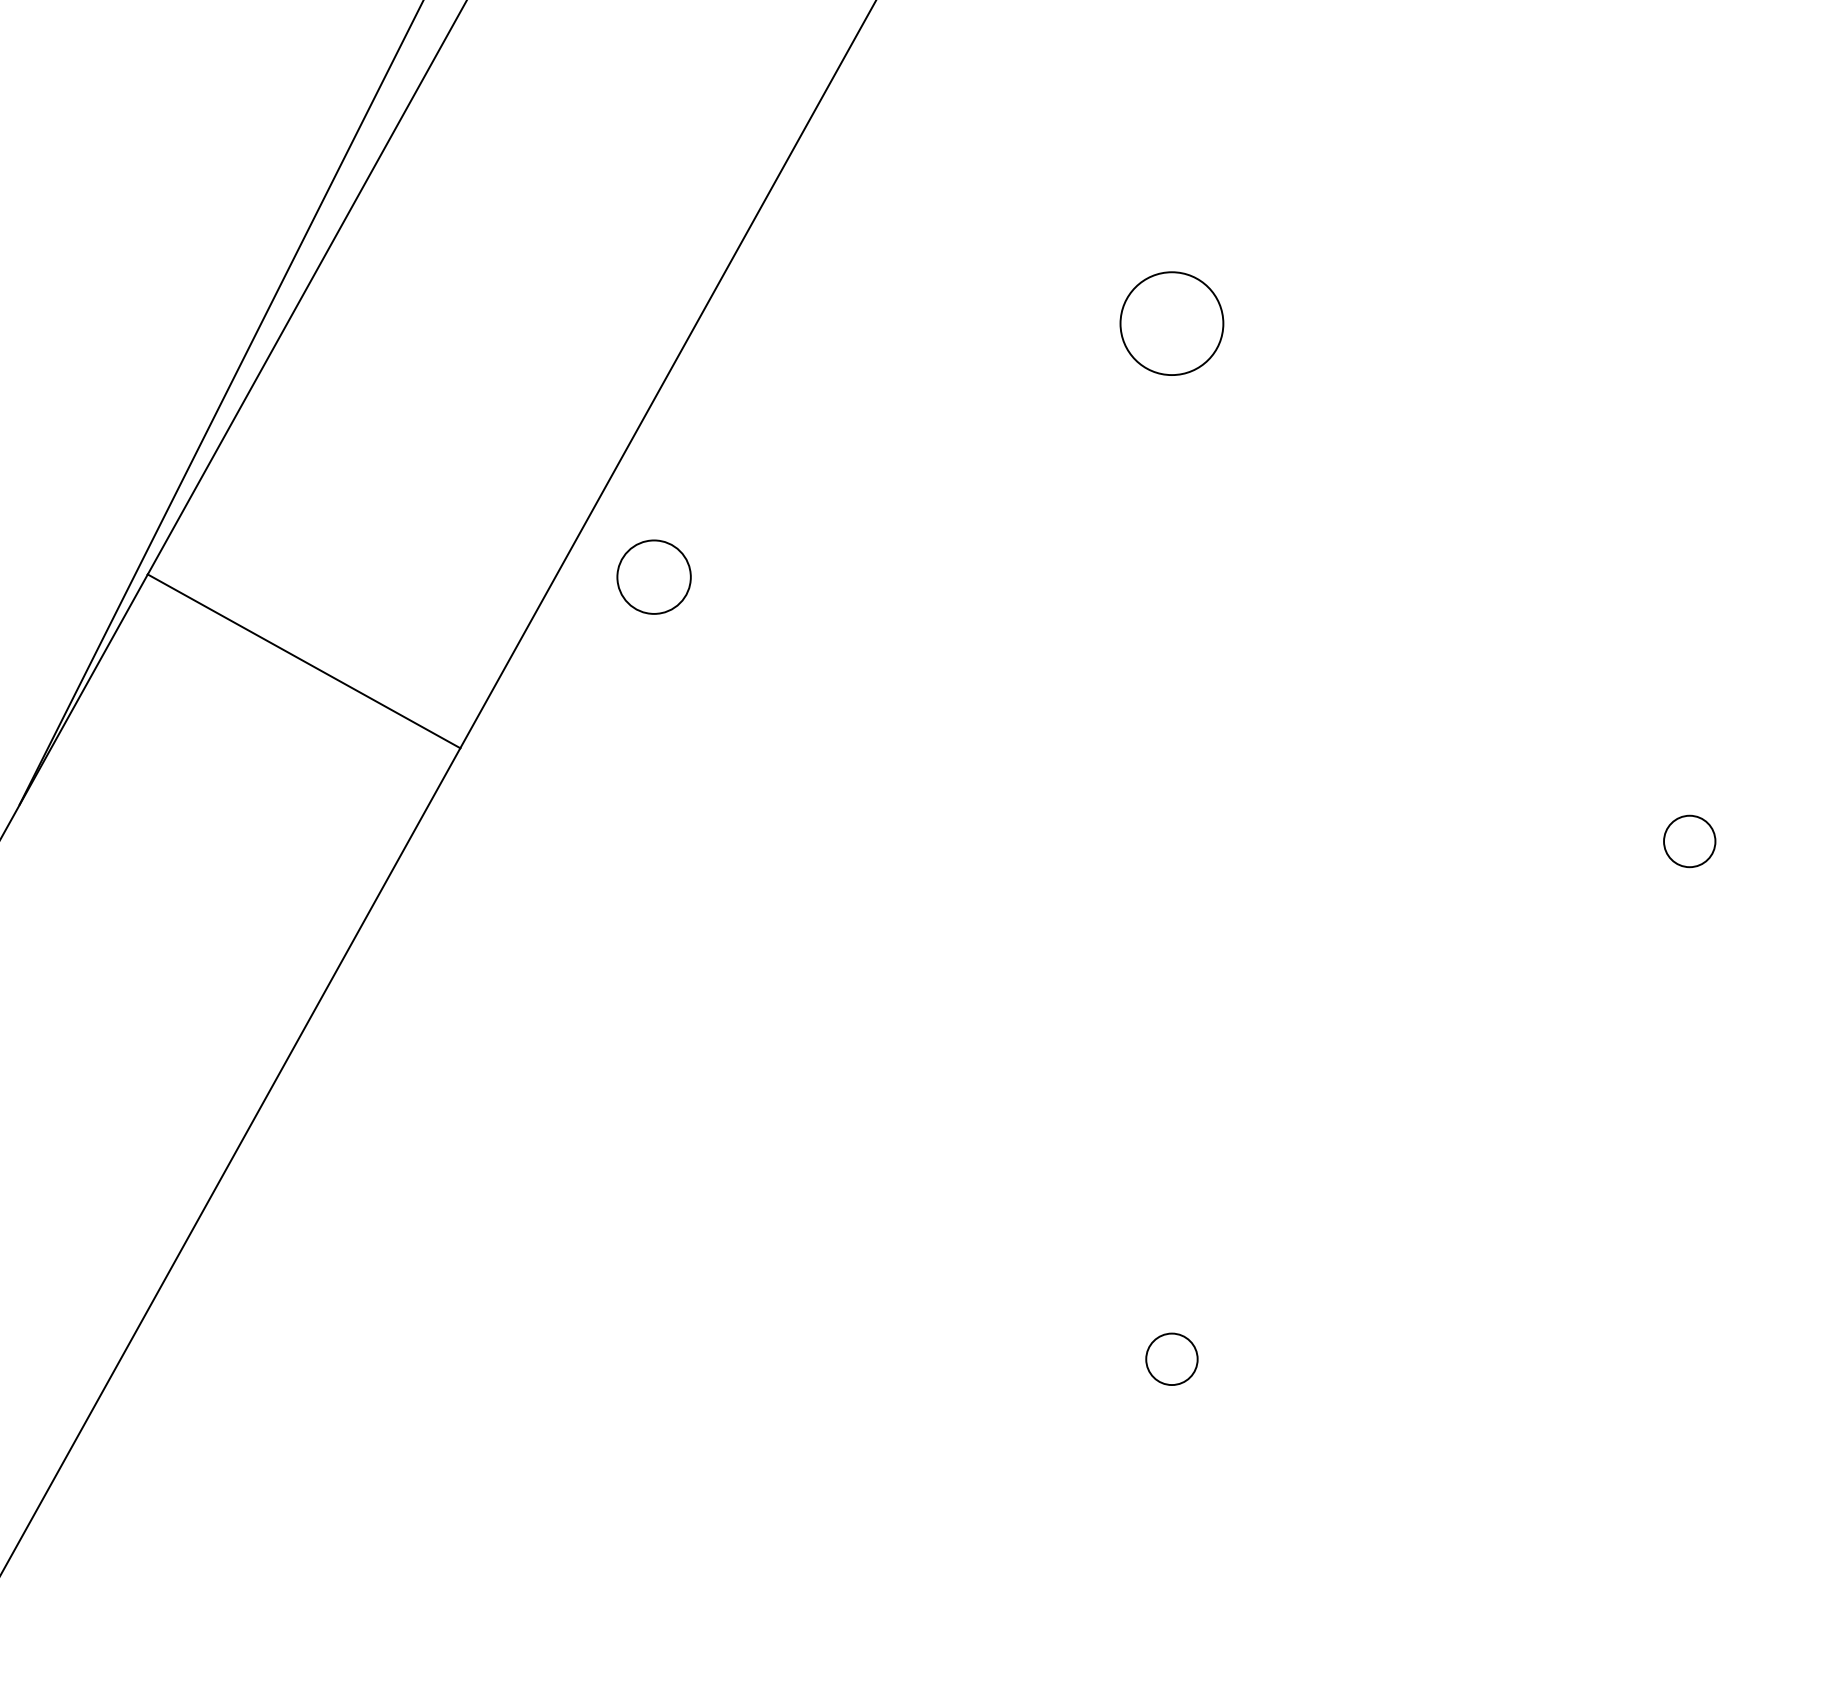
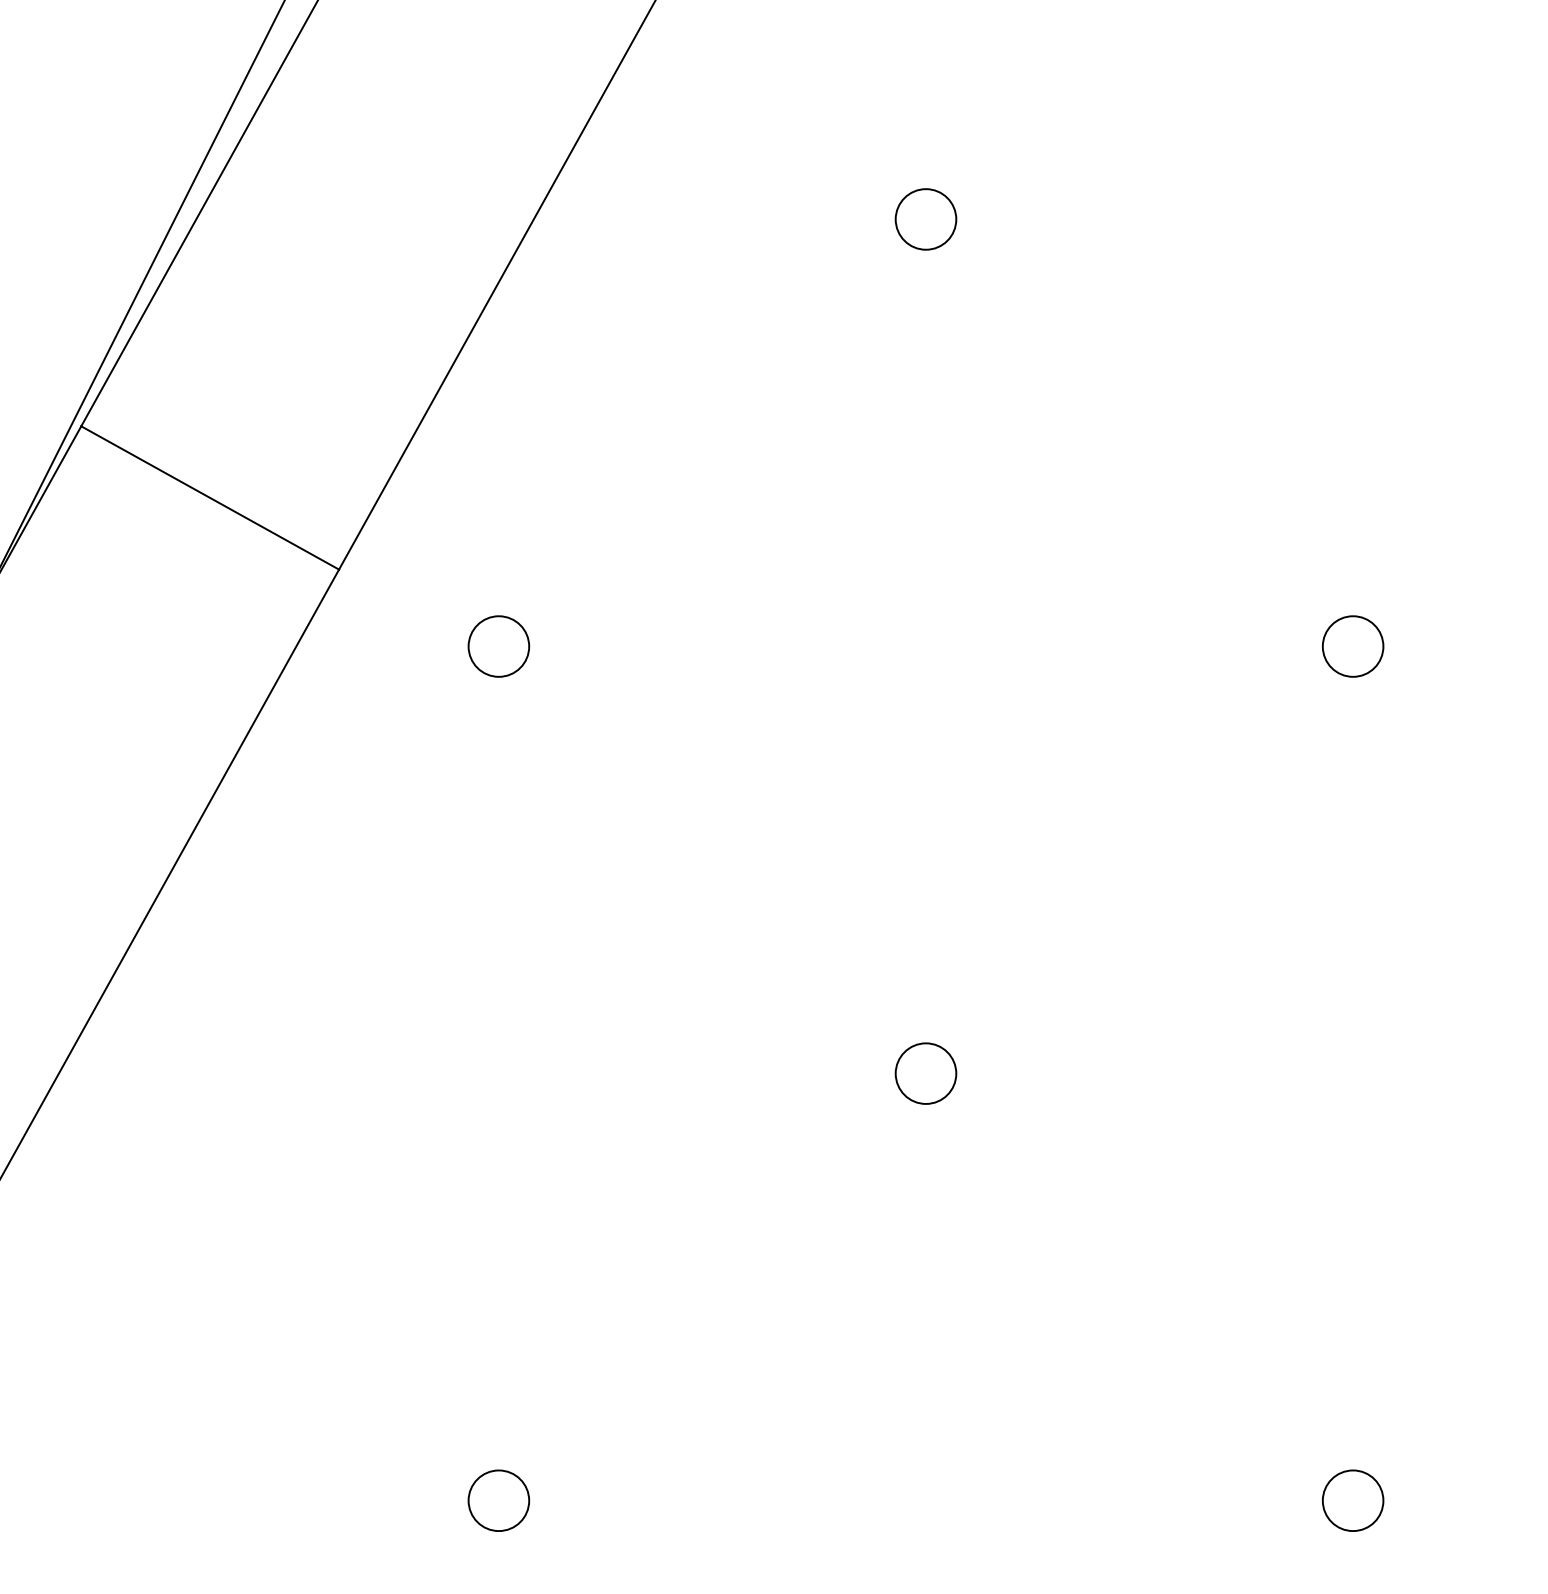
circle: (1171, 323) -> (925, 219), size x0.71
circle: (653, 577) -> (498, 646), moved
circle: (1689, 841) -> (1352, 646), size x1.43
circle: (1171, 1359) -> (925, 1073), size x1.43

